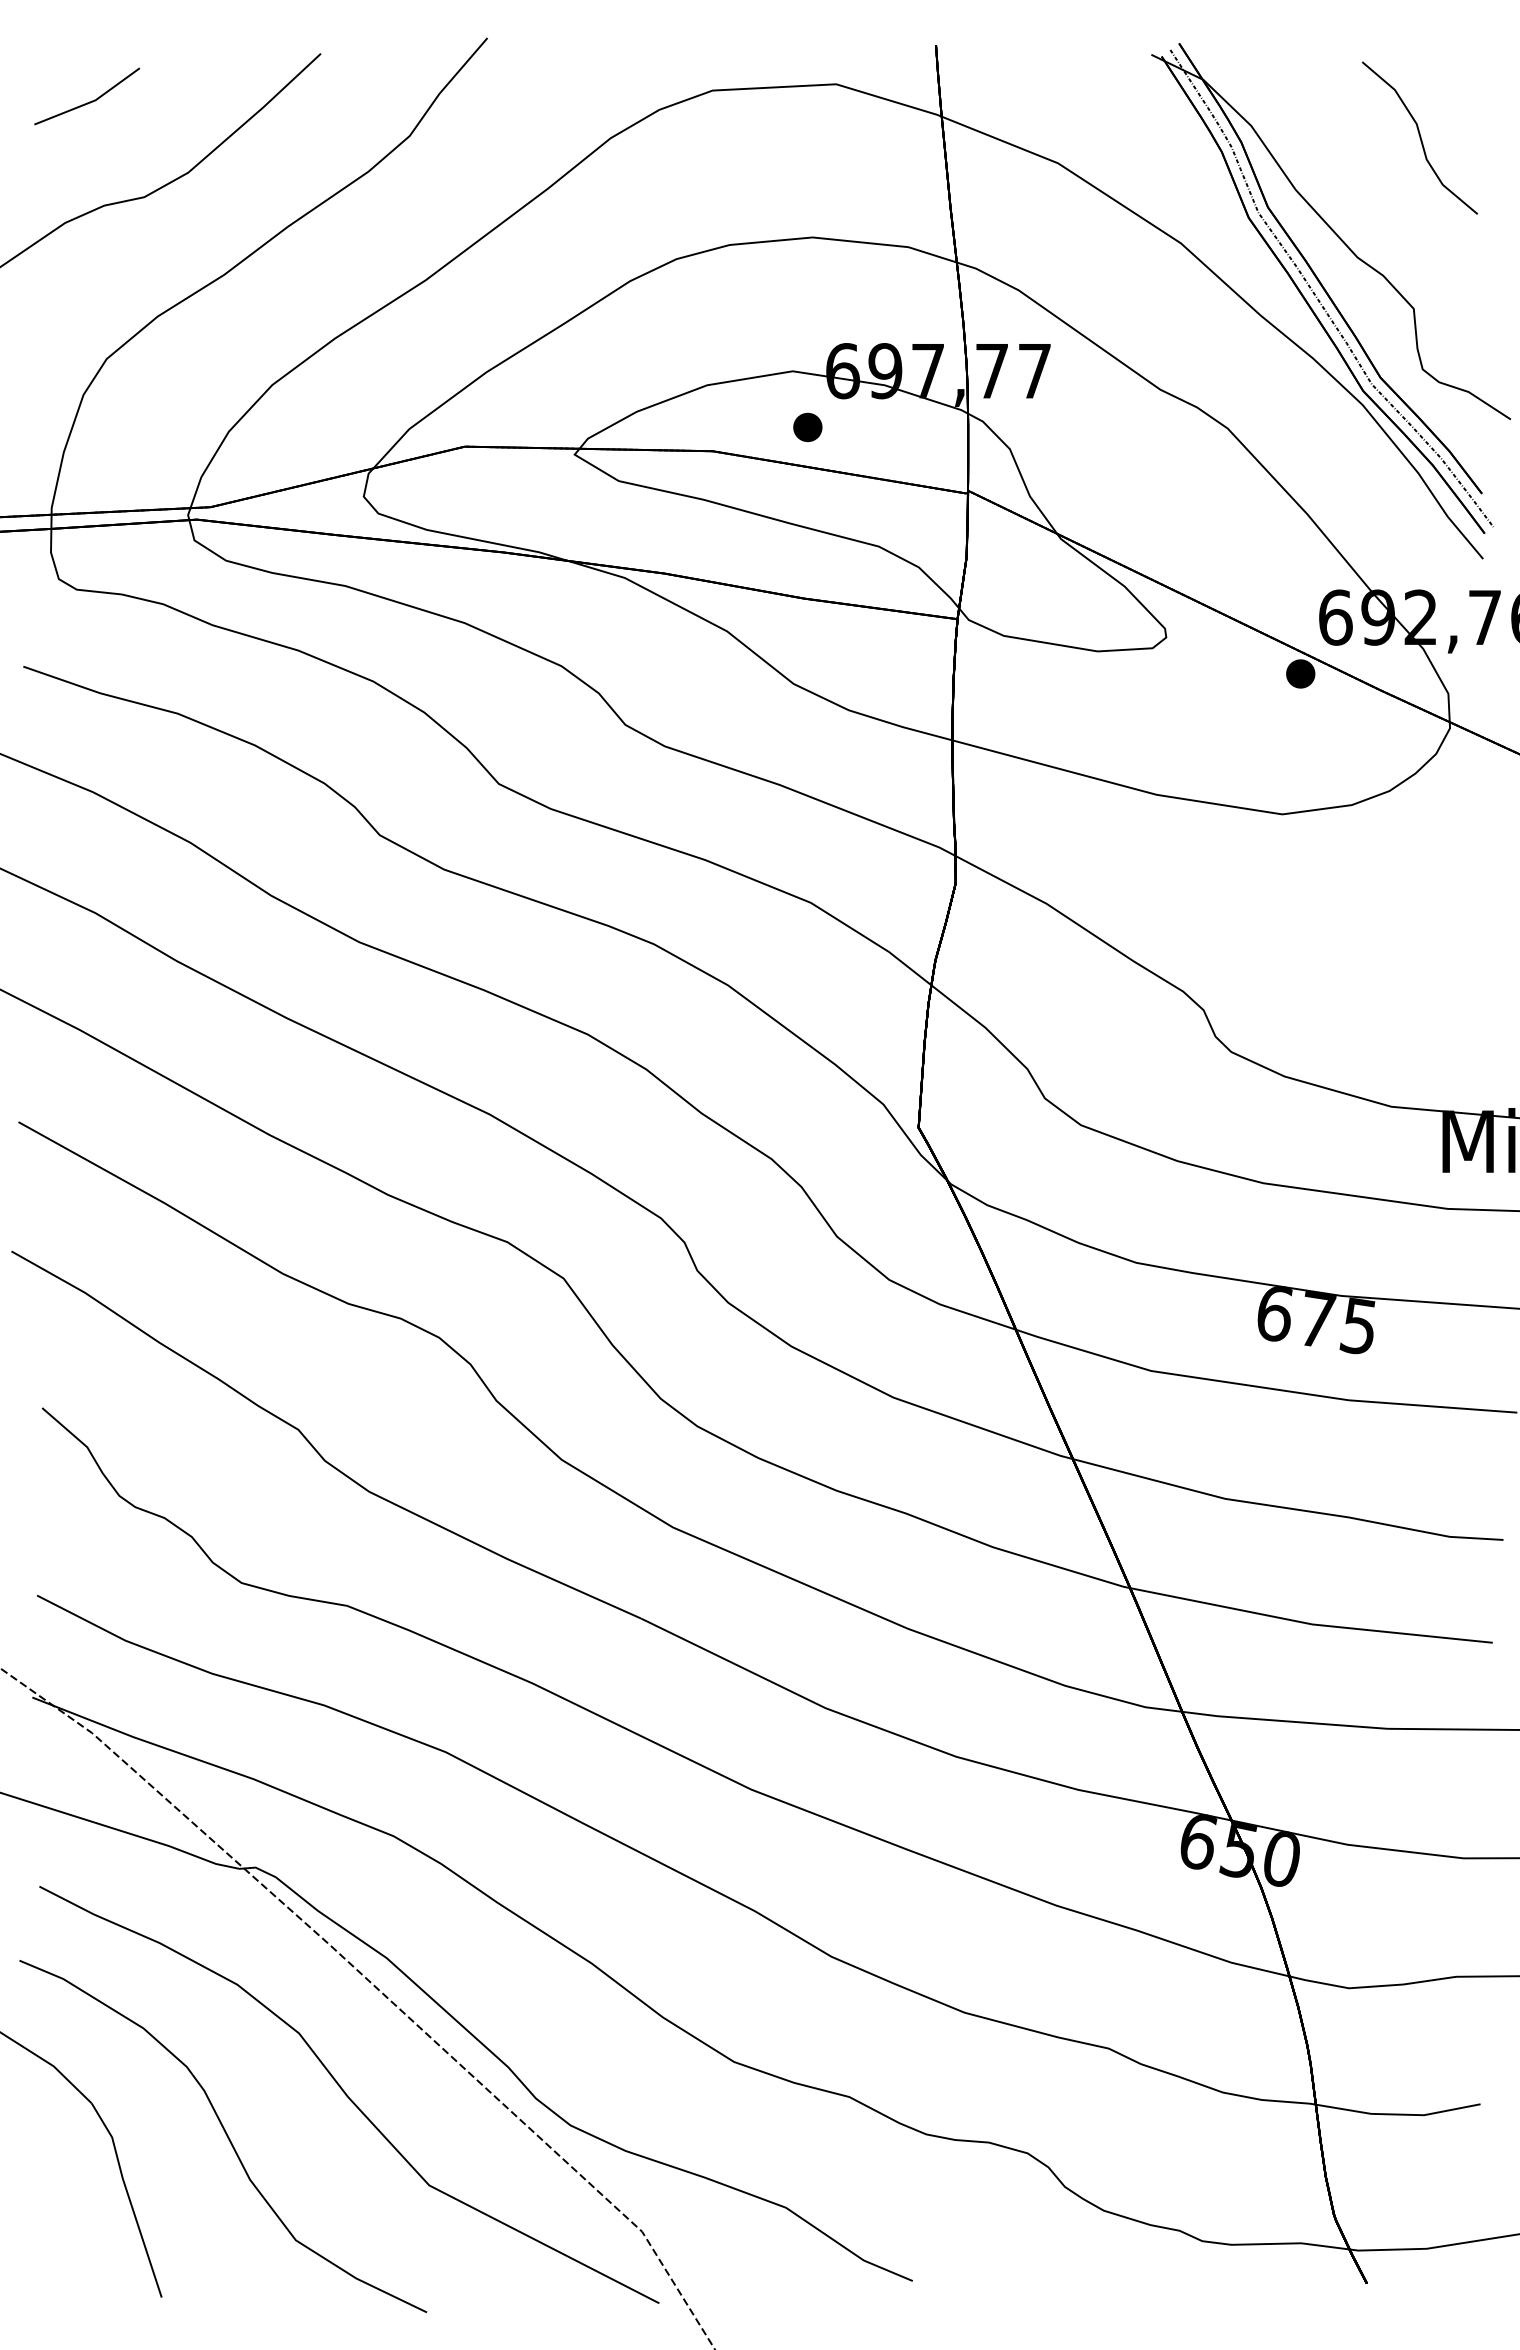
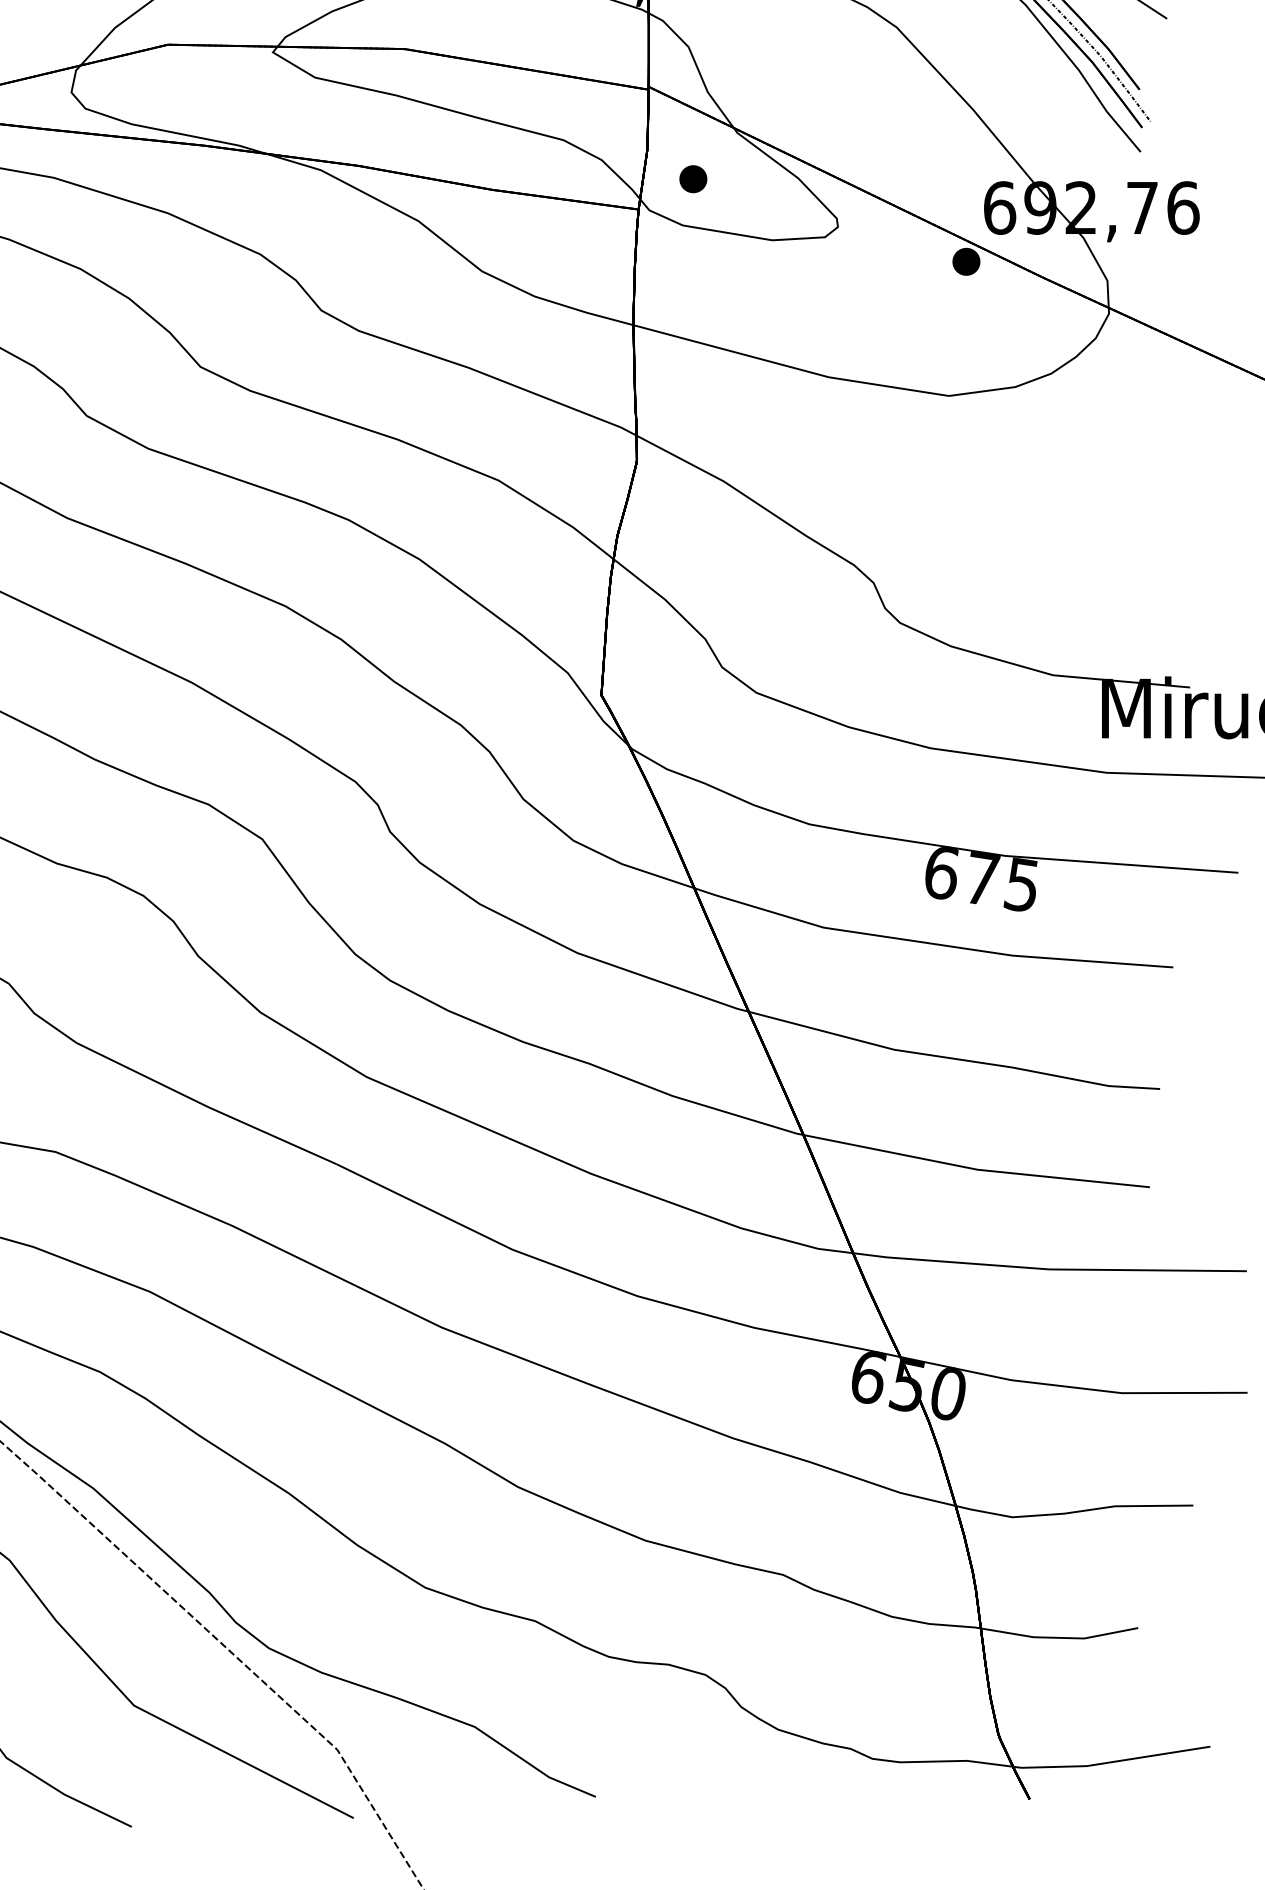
part: (807, 426) -> (693, 178), moved

